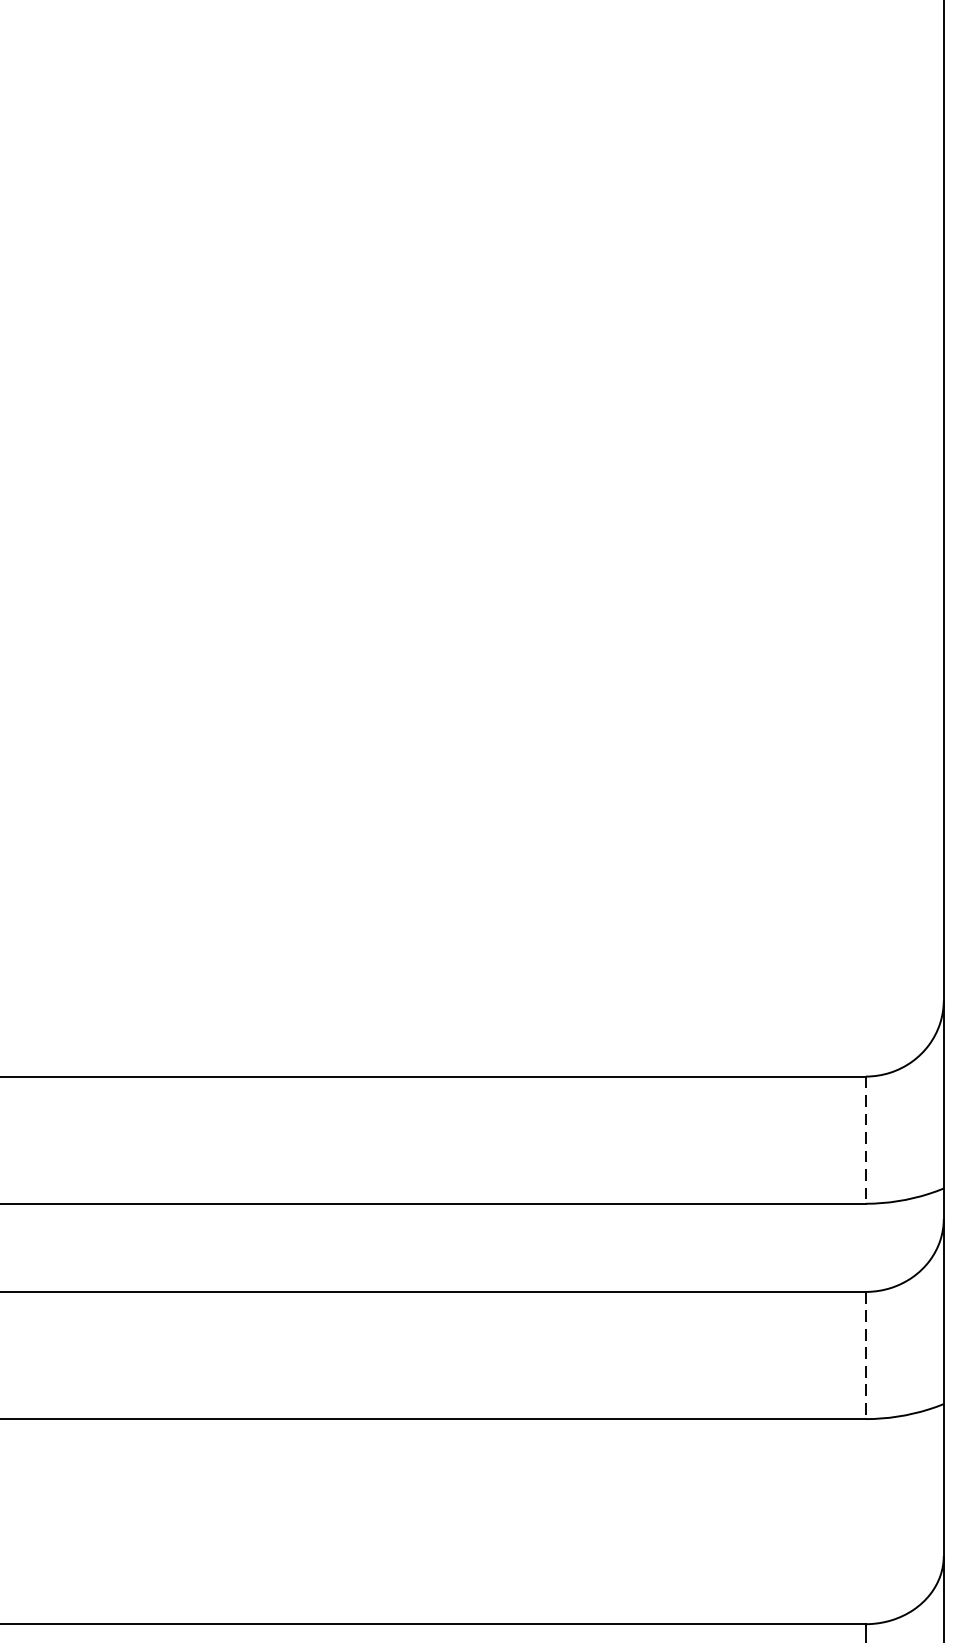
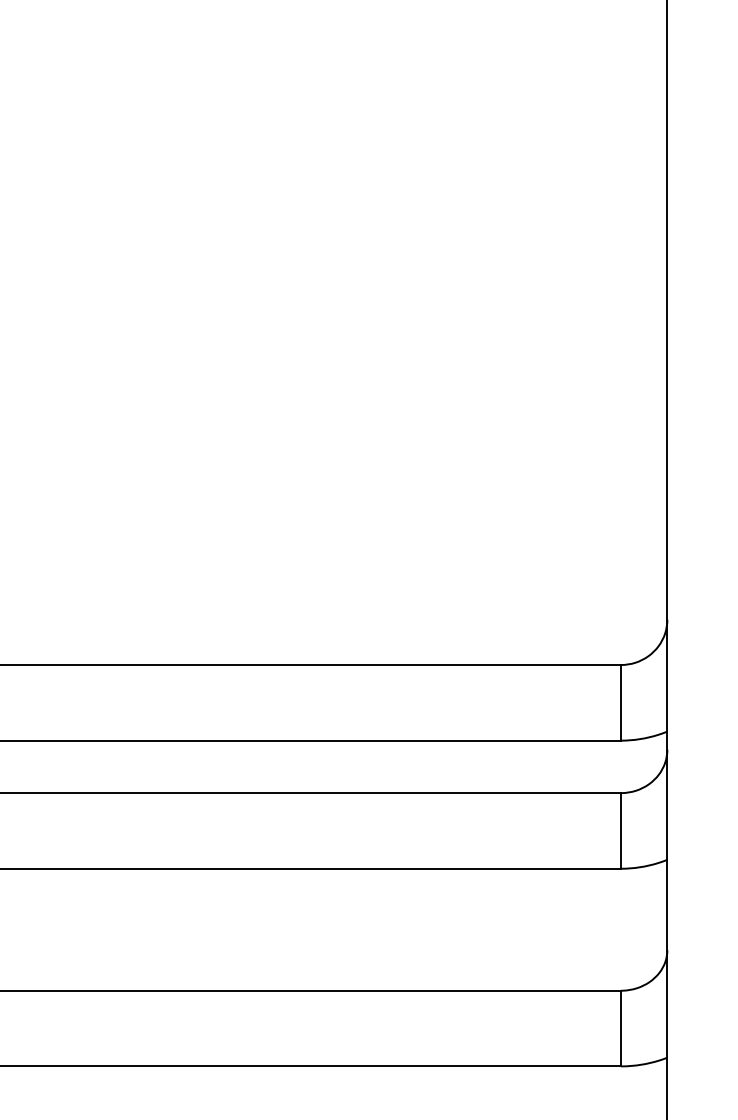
line: (866, 1139) -> (621, 702), dashed -> solid
line: (866, 1354) -> (621, 830), dashed -> solid

